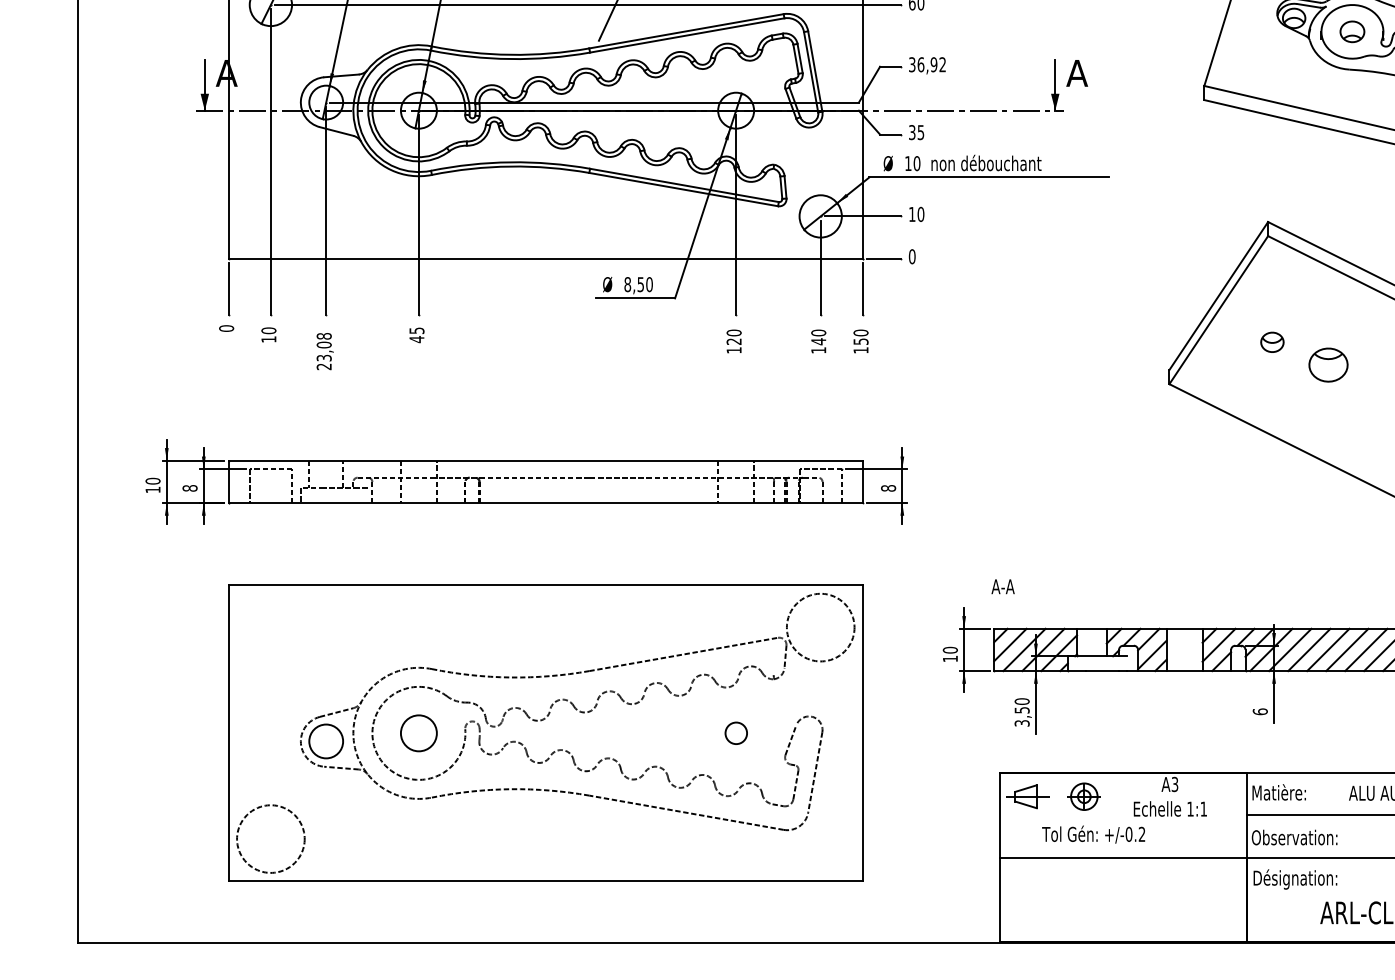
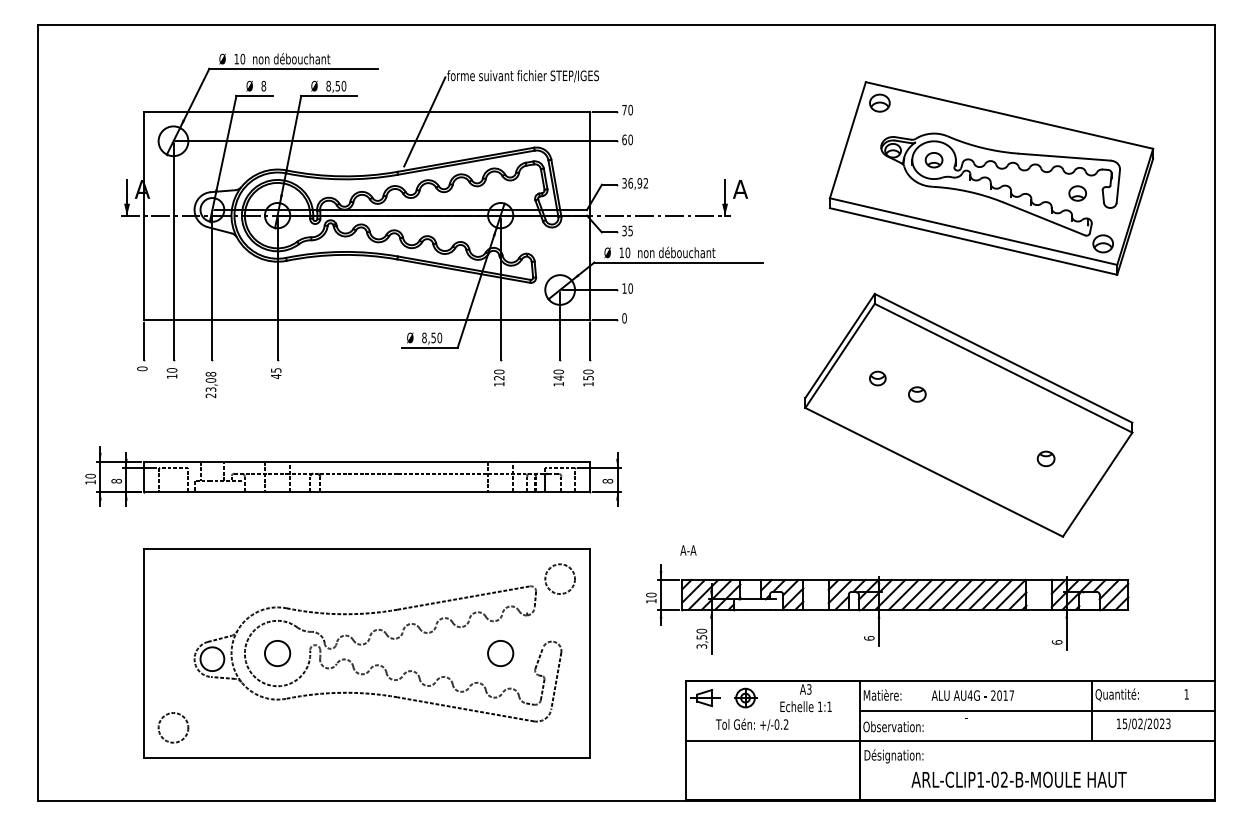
part: (1328, 365) -> (917, 394), size x0.62
circle: (821, 628) -> (560, 579), size x0.62
circle: (735, 733) -> (500, 653), size x1.67
circle: (270, 838) -> (173, 727), size x0.62

